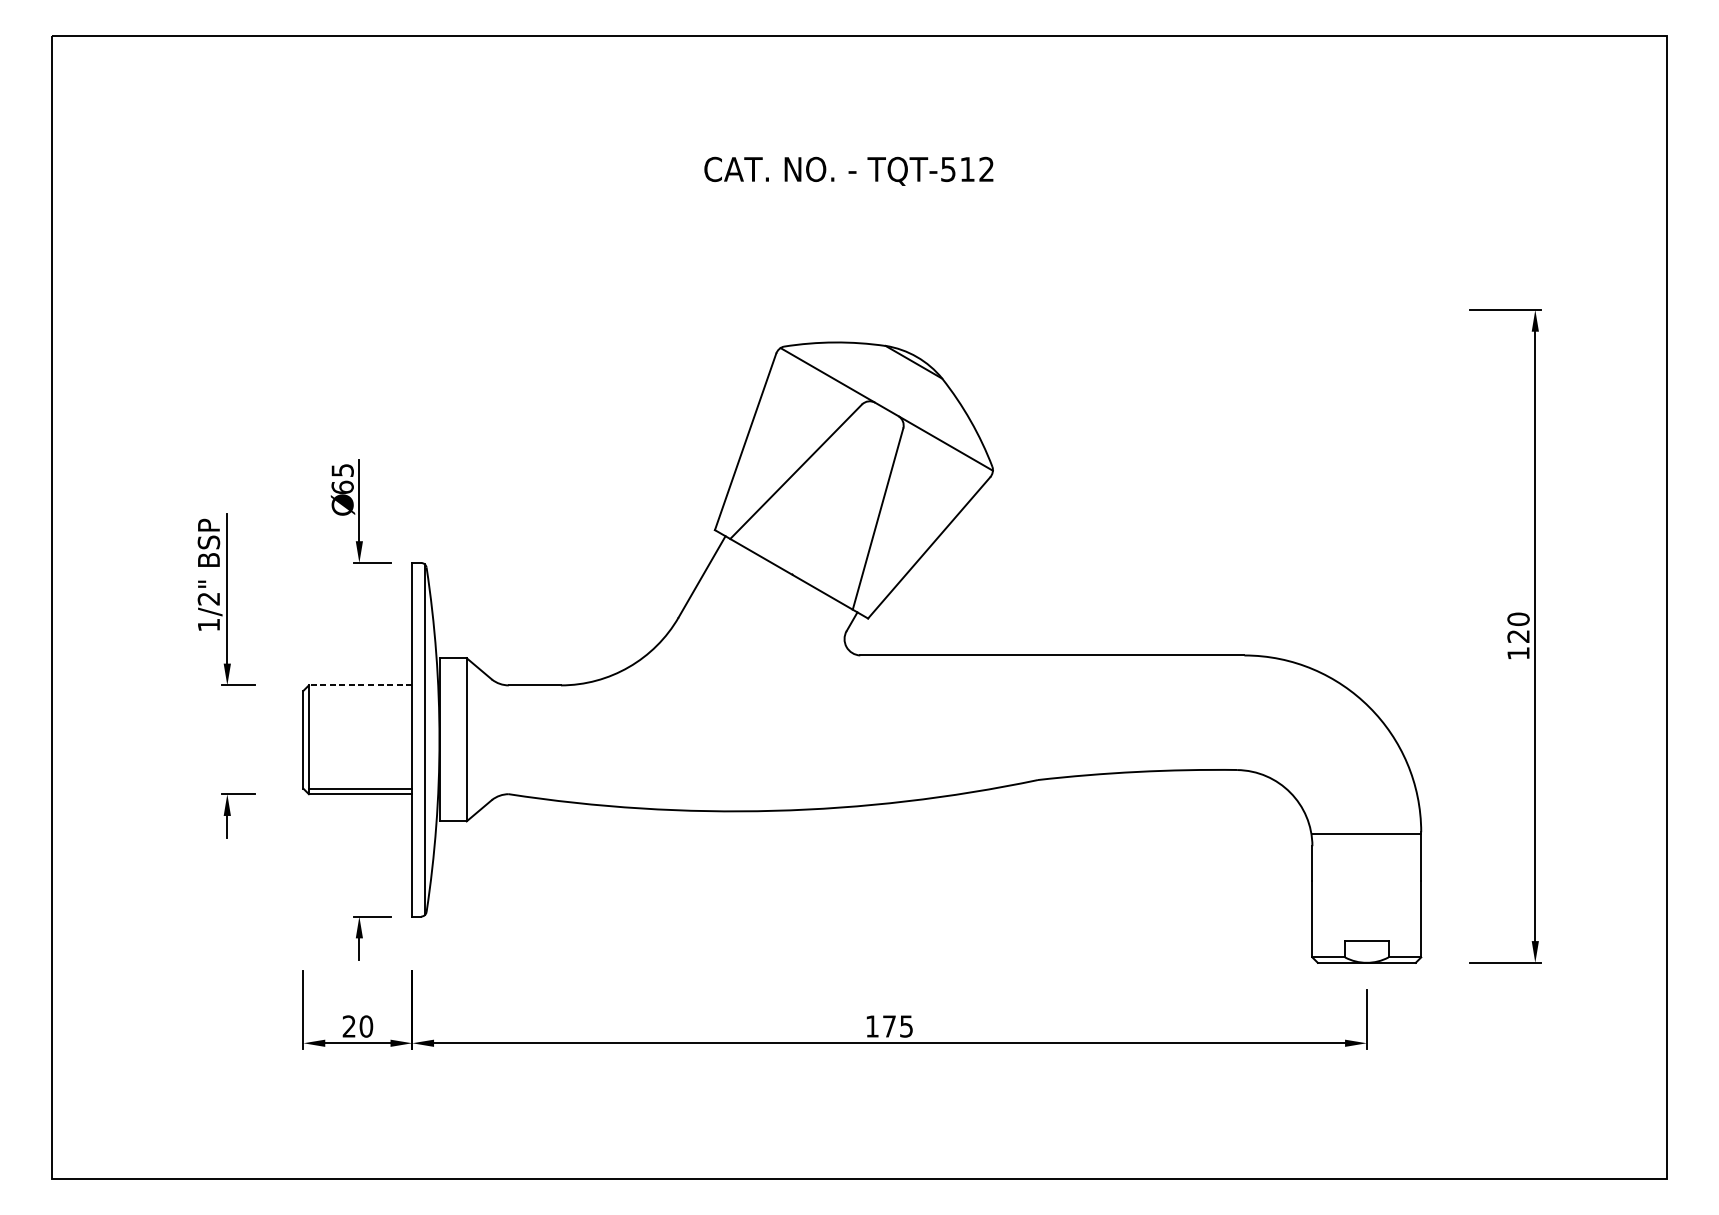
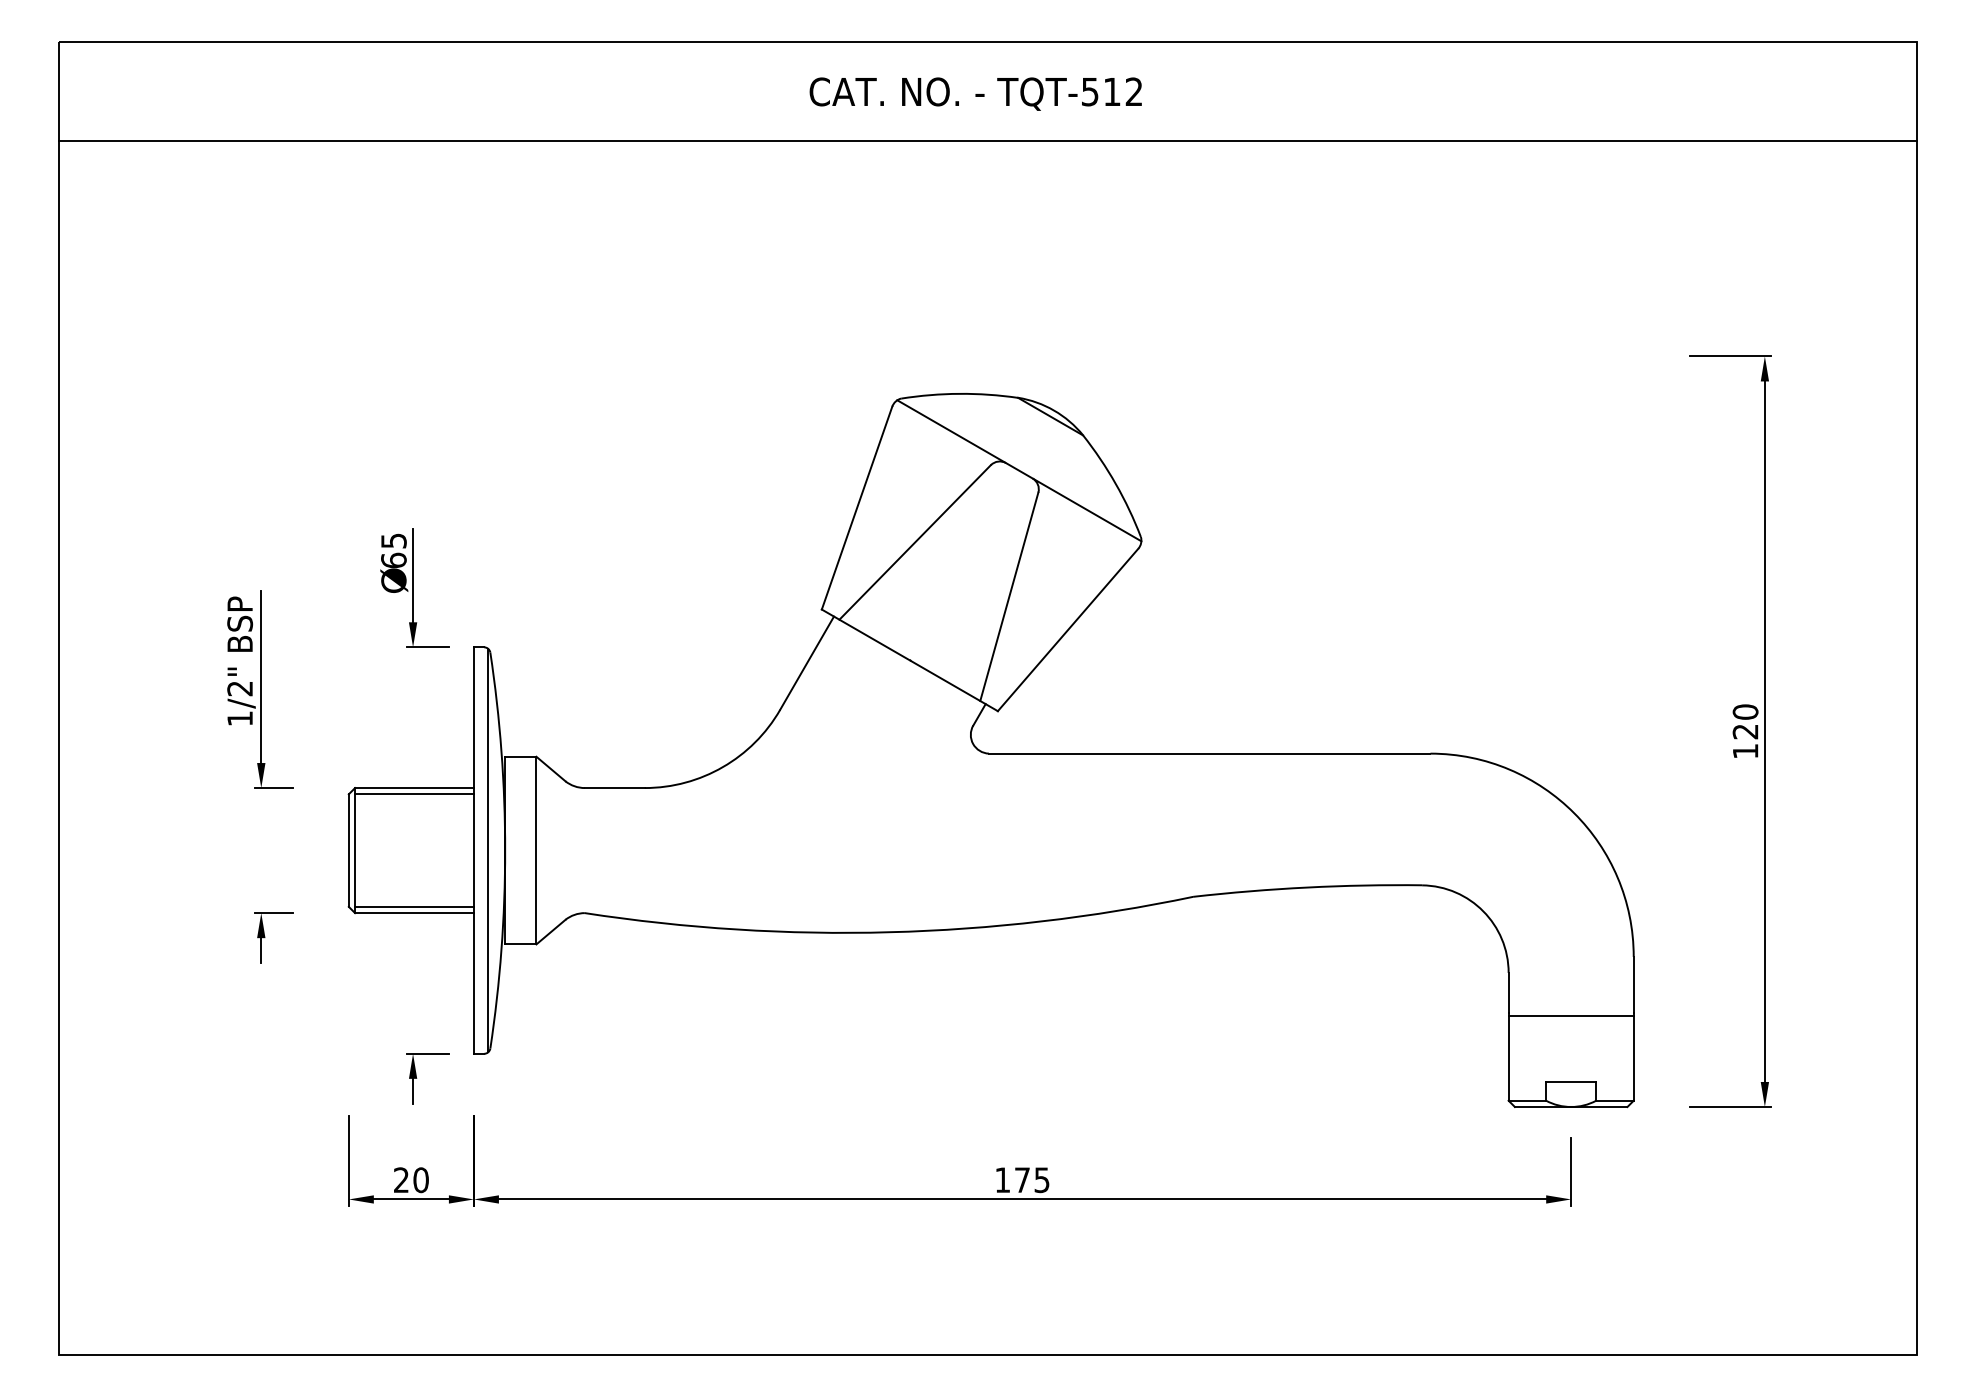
line: (859, 122) -> (987, 141), added
text: (848, 170) -> (975, 93), moved
line: (360, 685) -> (414, 788), dashed -> solid
line: (360, 691) -> (414, 794), added
line: (1366, 834) -> (1570, 1016), moved

